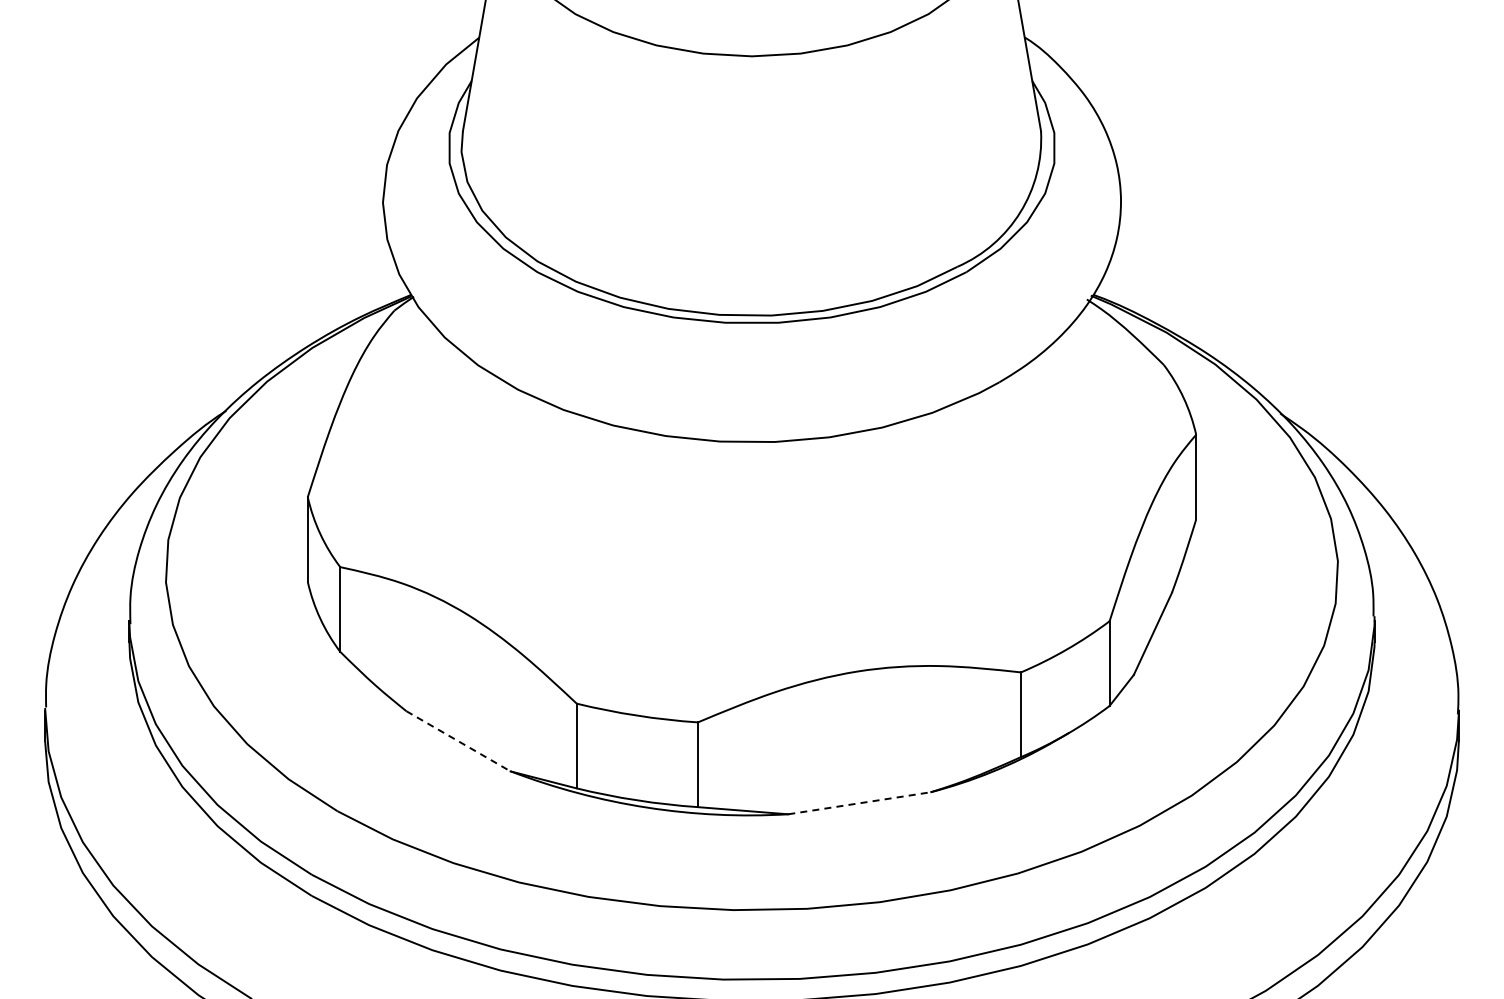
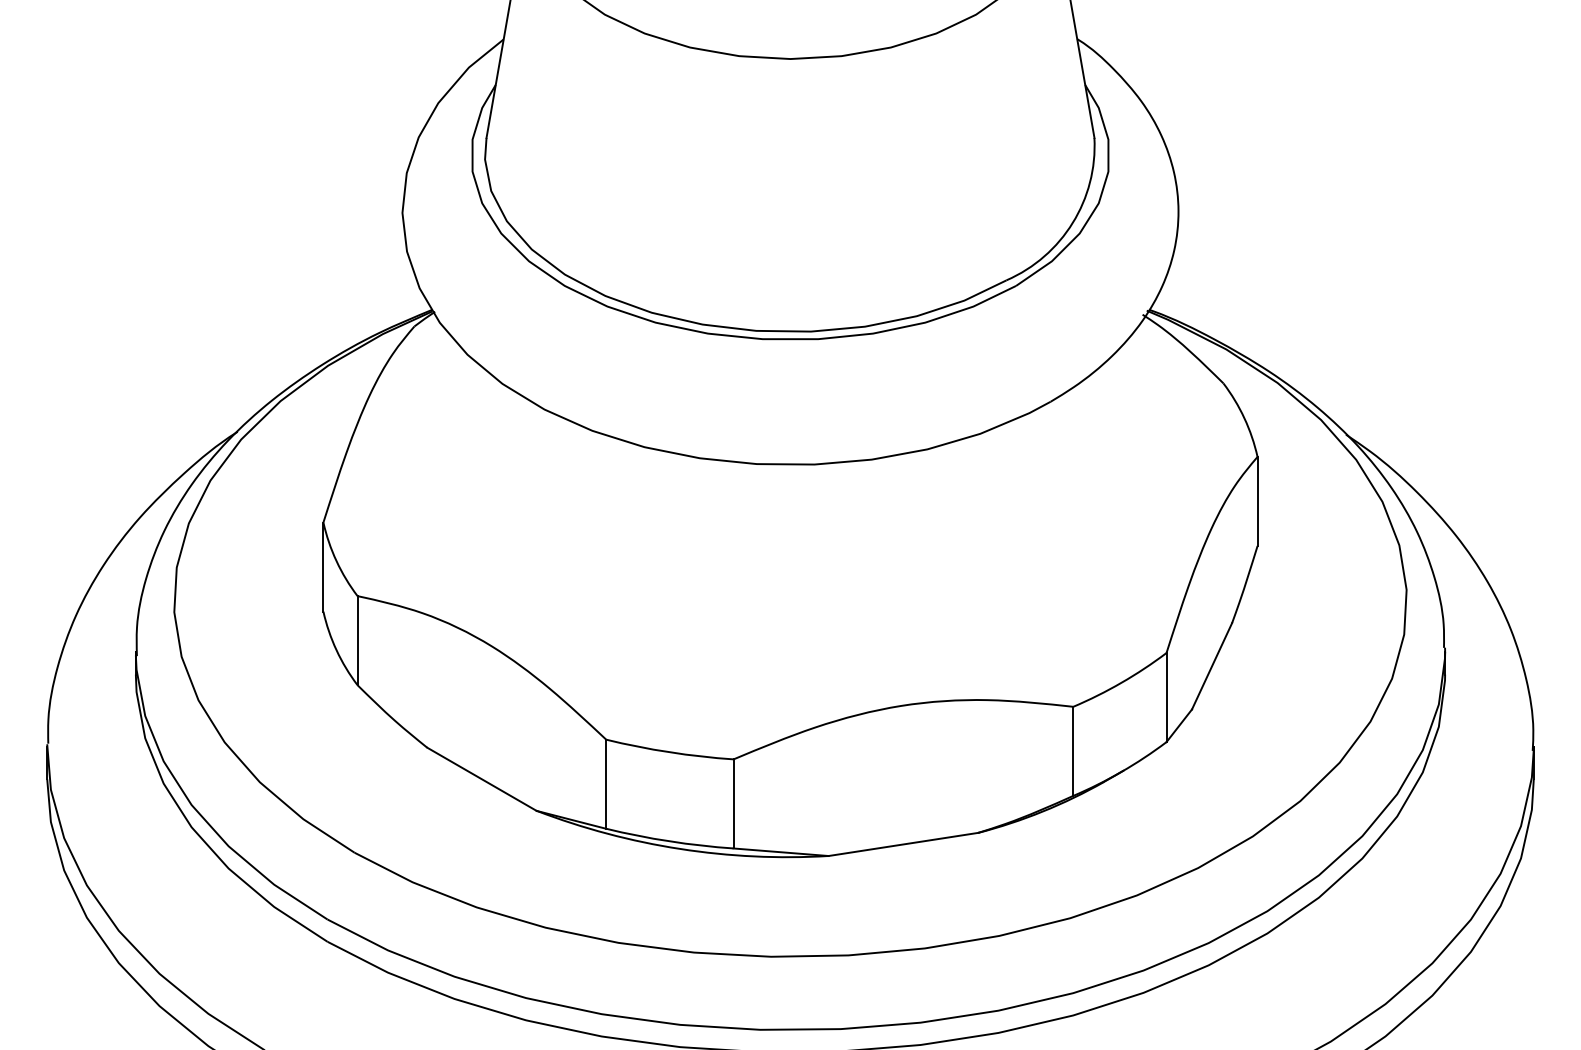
line: (458, 741) -> (481, 779), dashed -> solid
line: (859, 803) -> (903, 844), dashed -> solid

